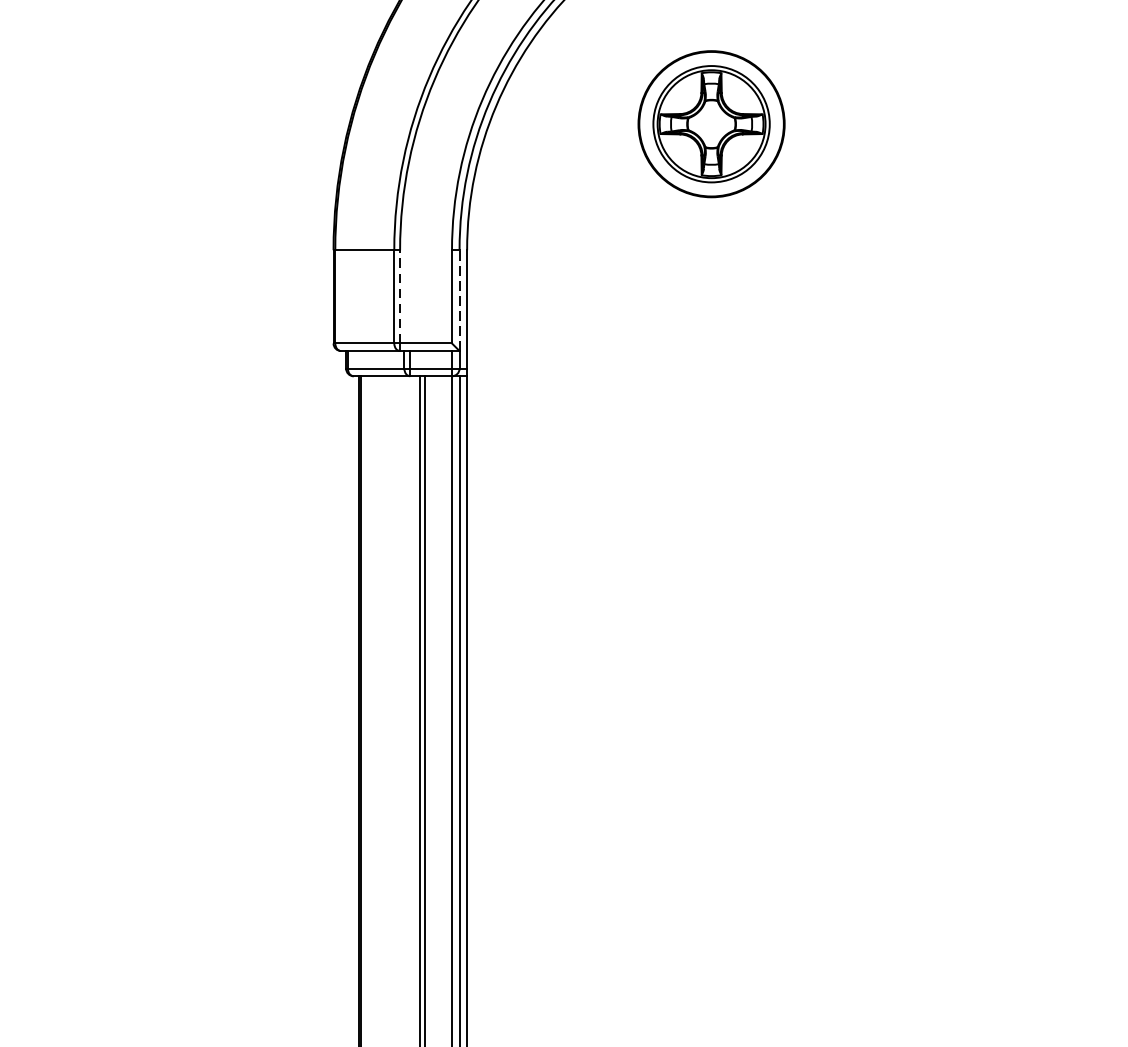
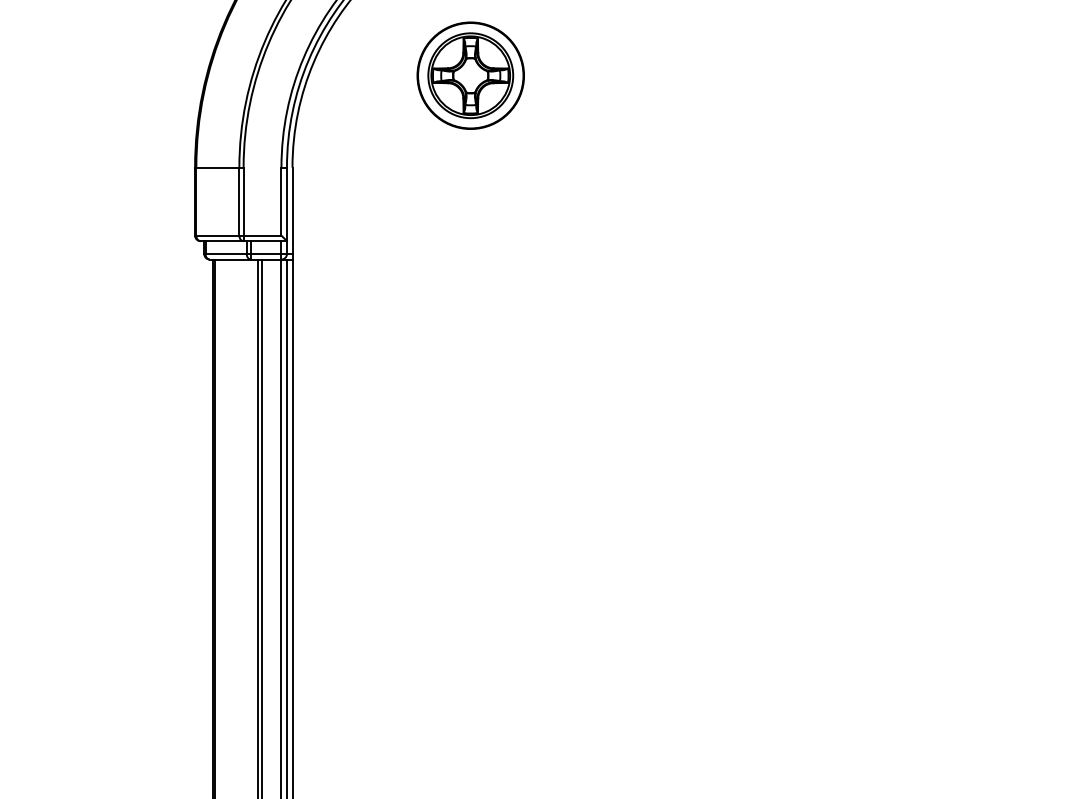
line: (399, 296) -> (243, 201), dashed -> solid
line: (458, 300) -> (286, 204), dashed -> solid

